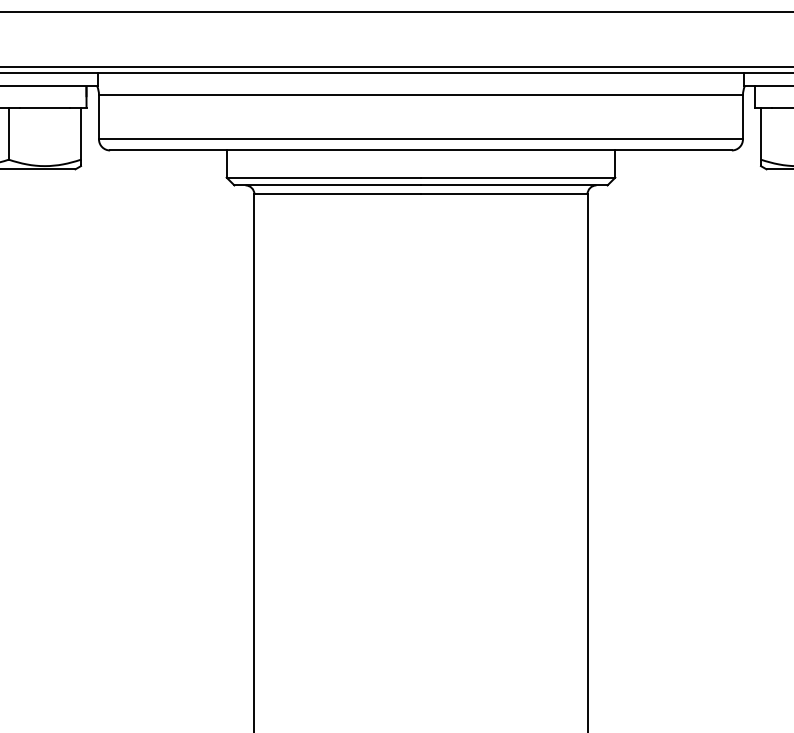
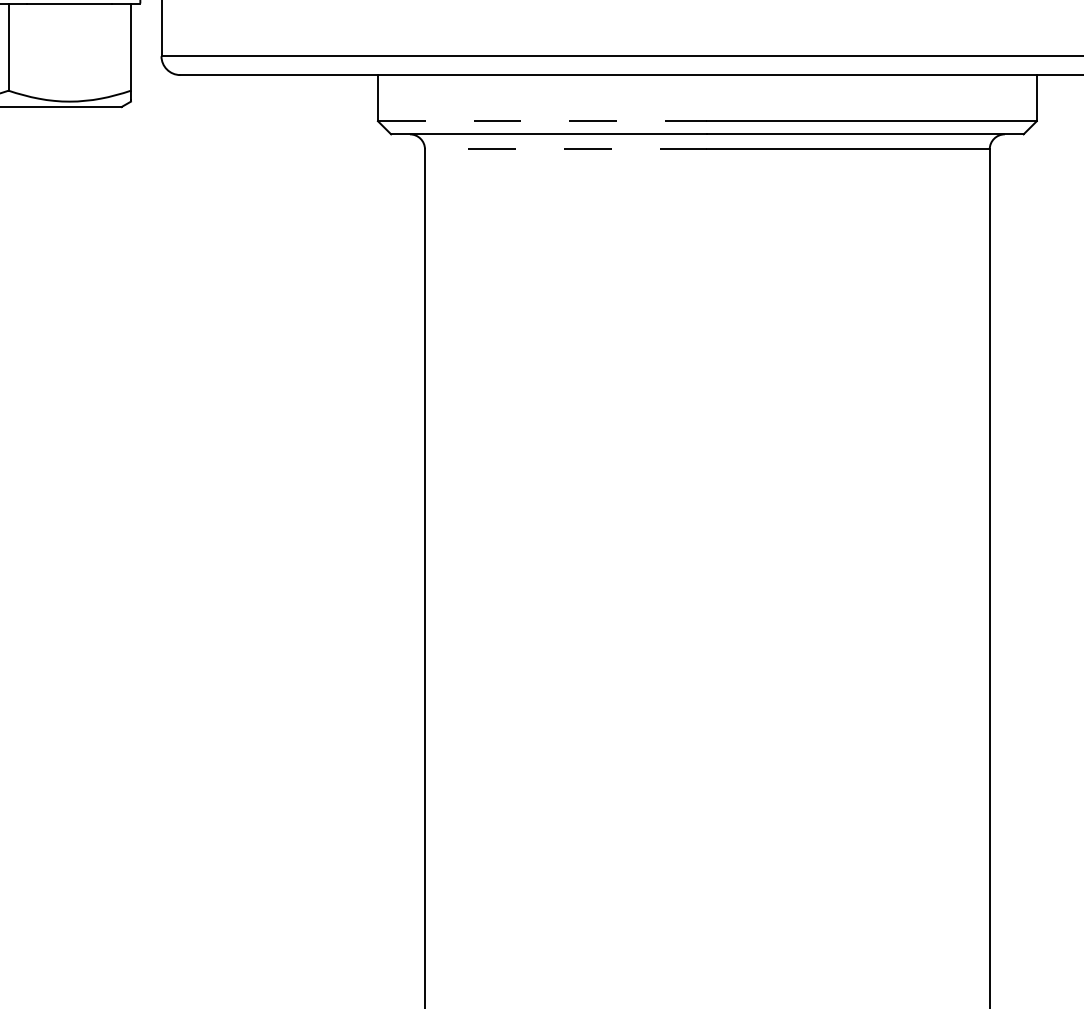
line: (324, 177) -> (543, 120), solid -> dashed
line: (337, 194) -> (565, 149), solid -> dashed

